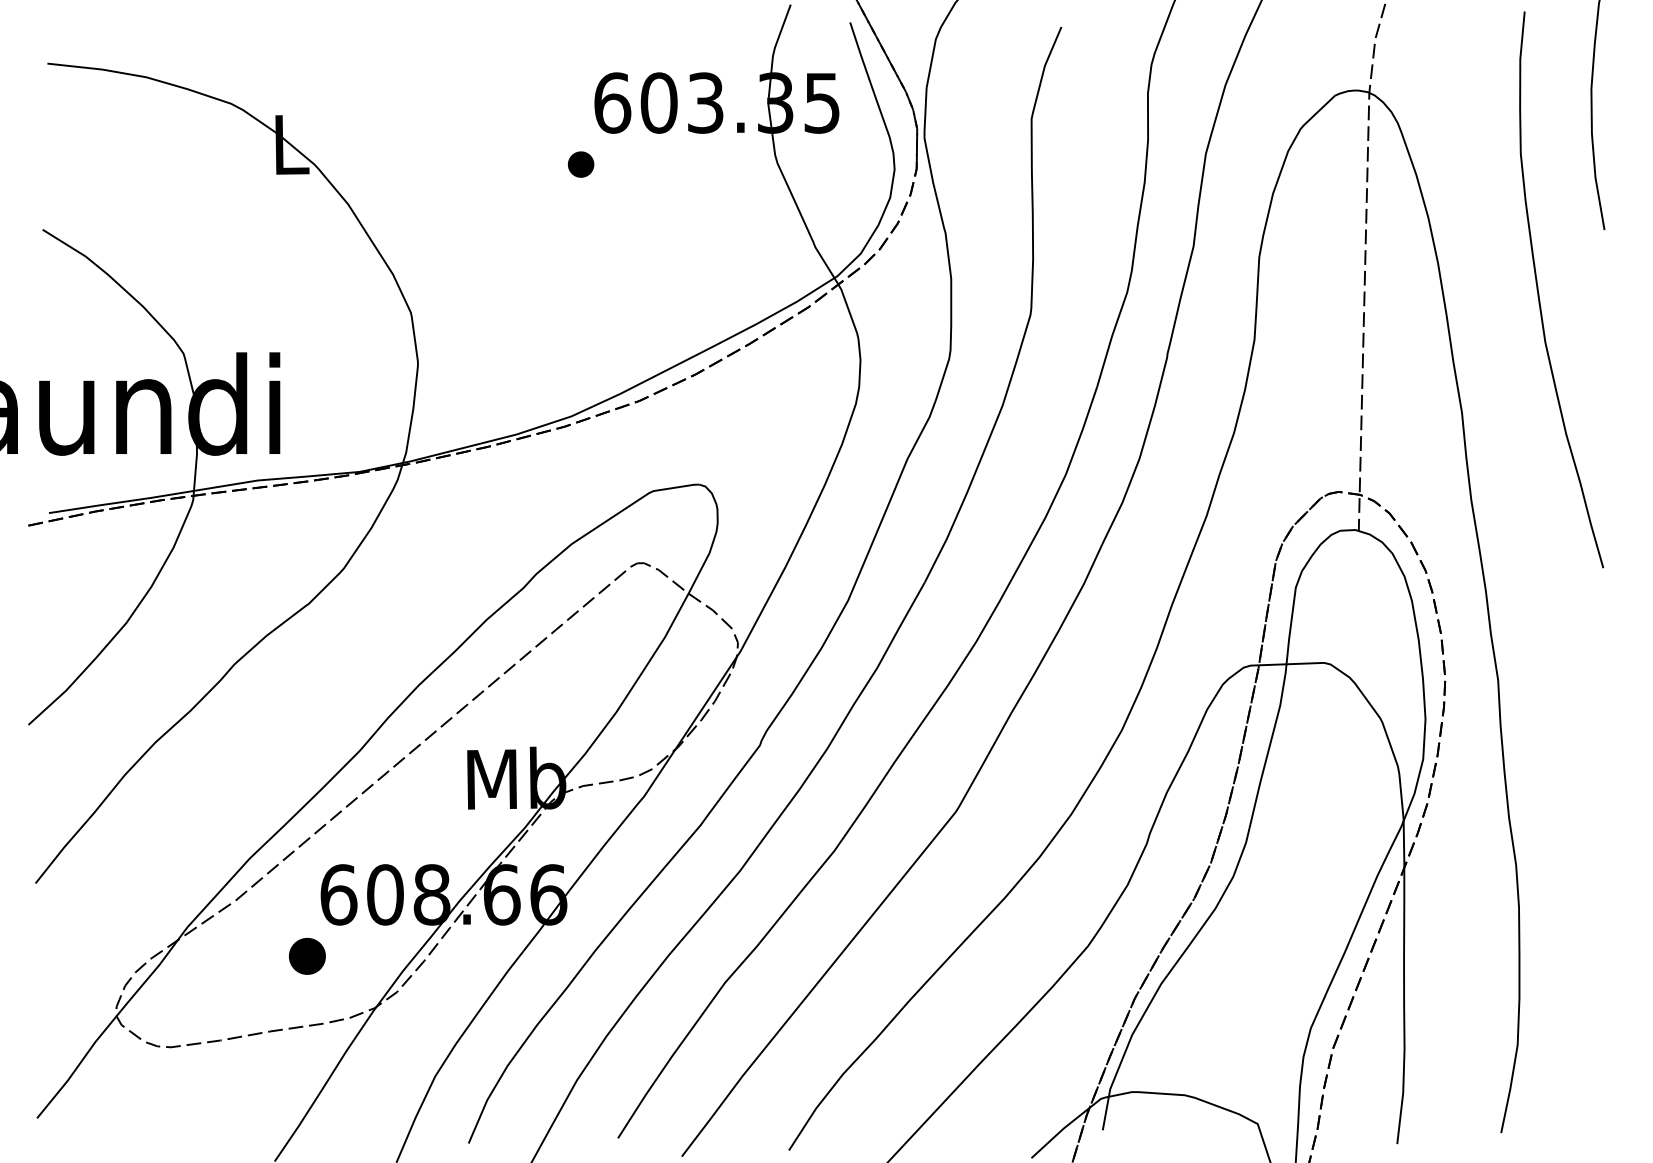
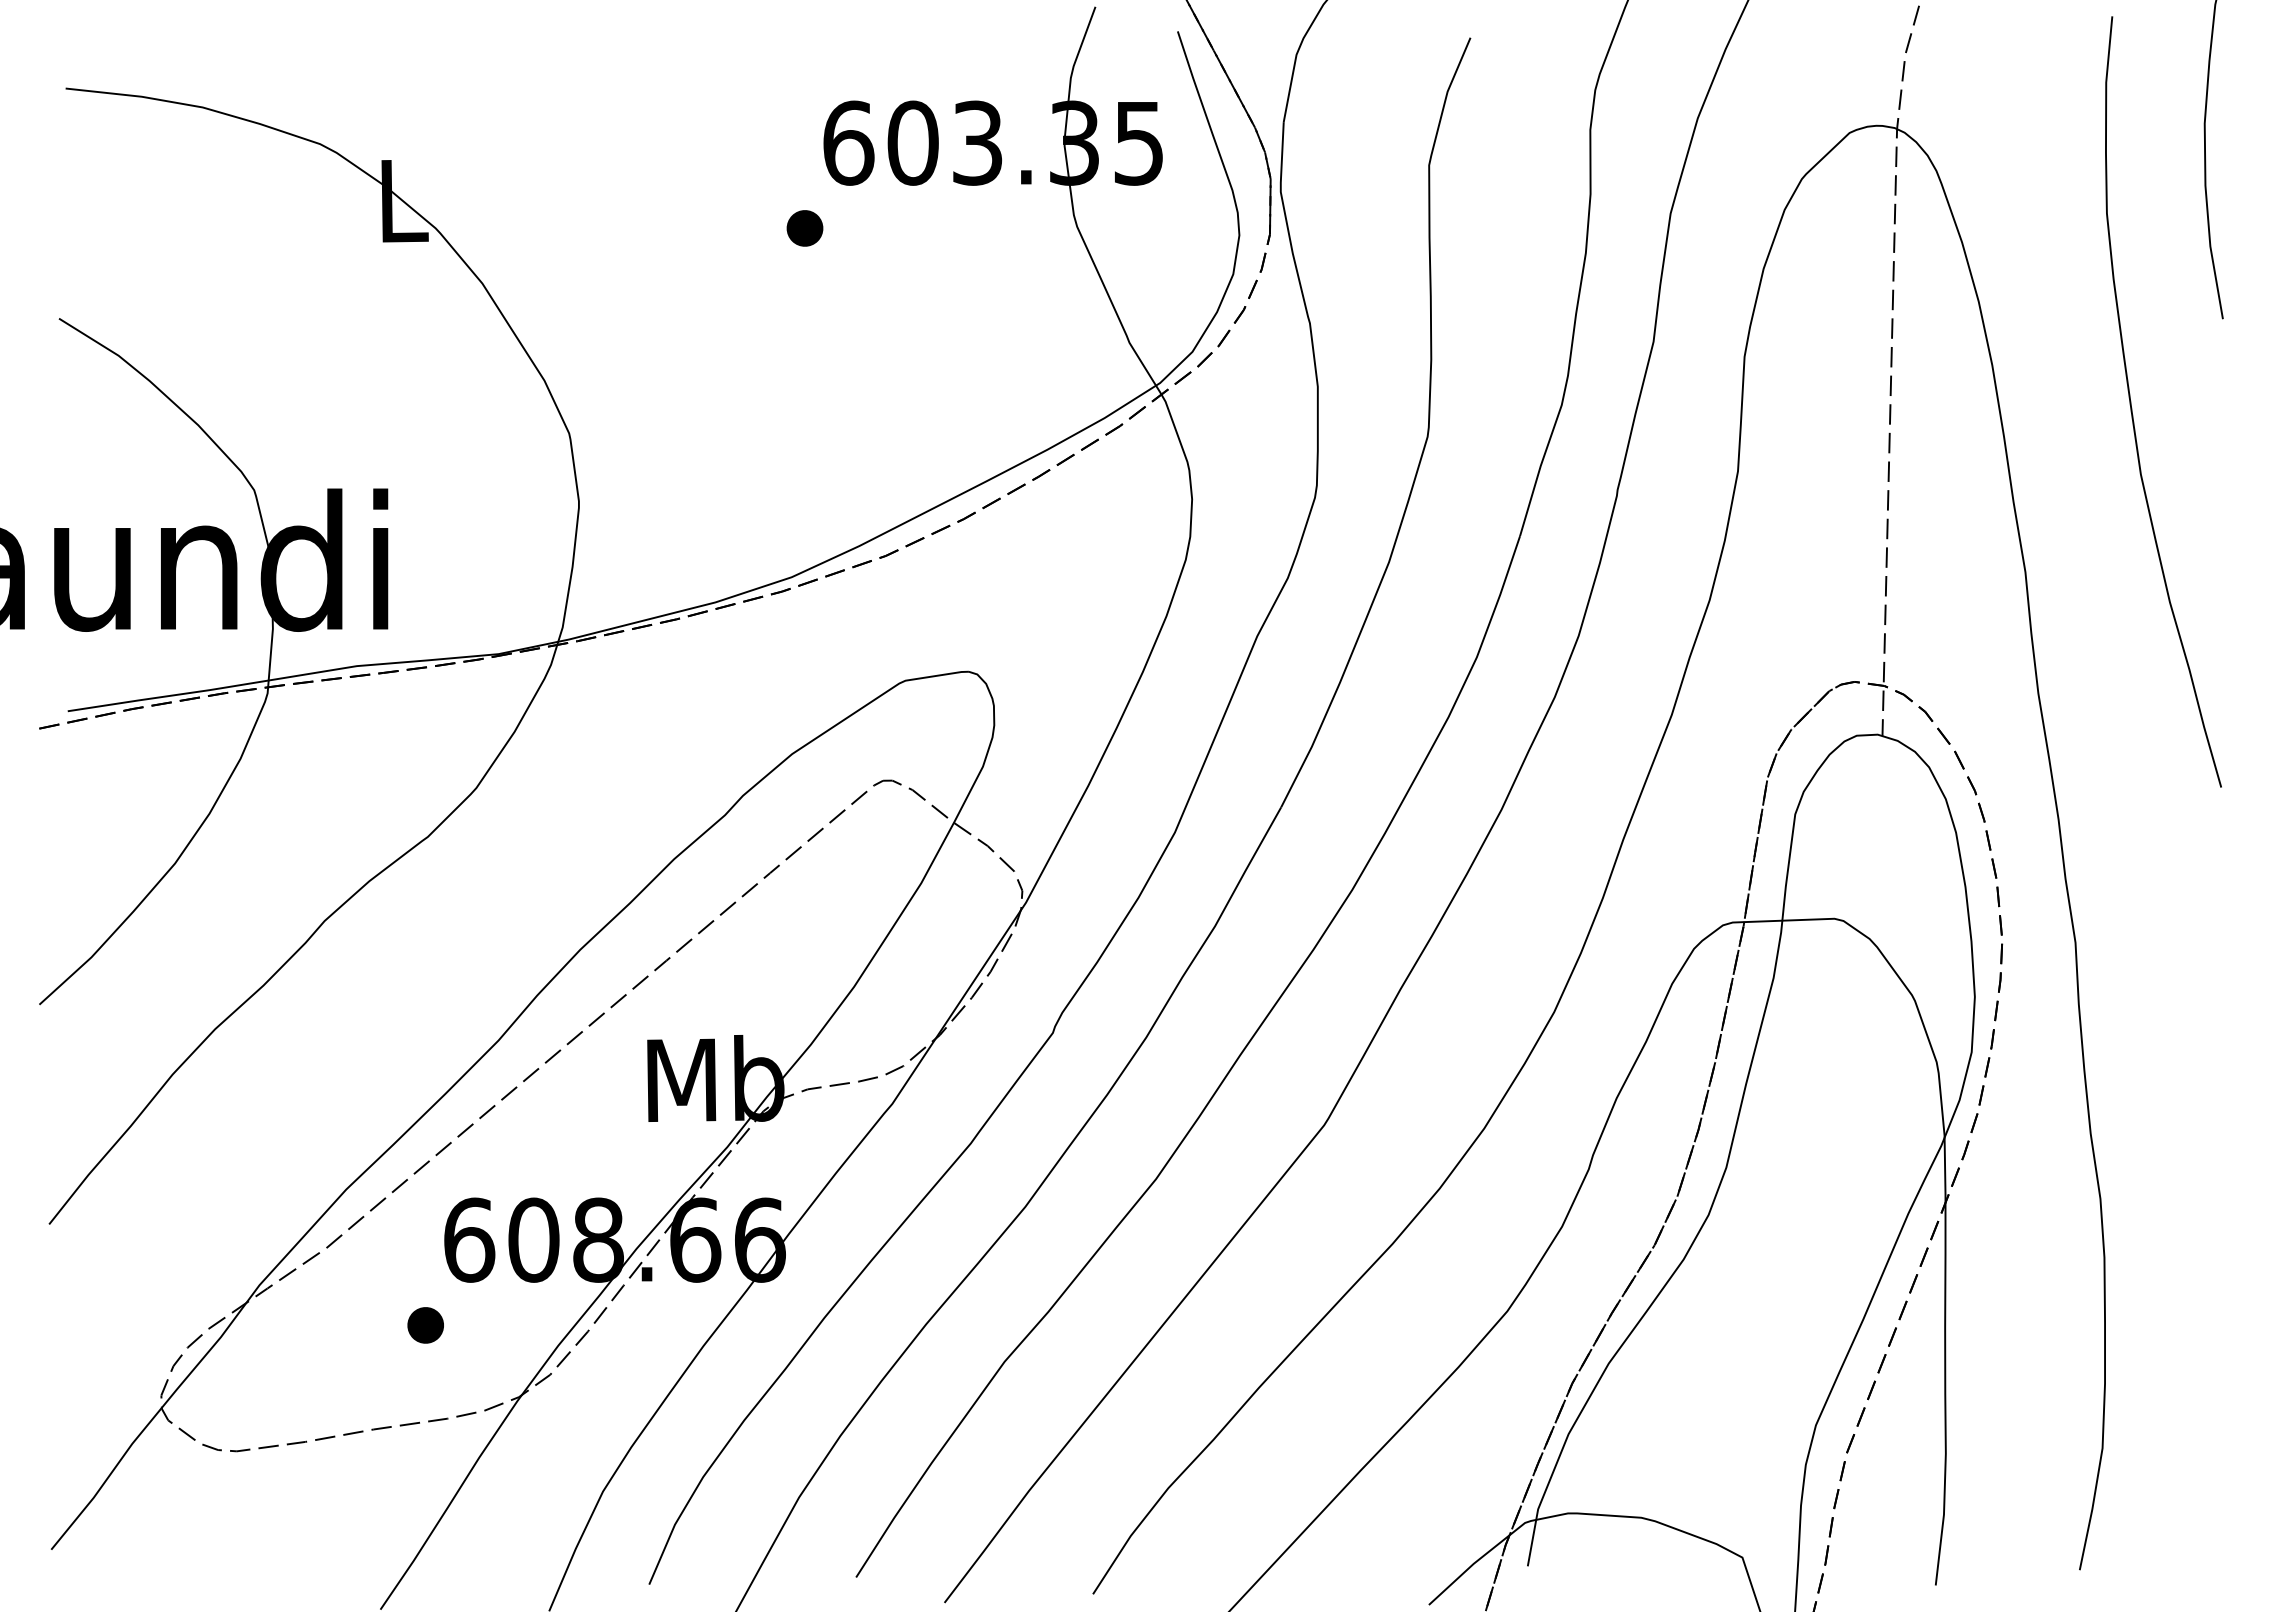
part: (307, 956) -> (425, 1325), size x0.71

